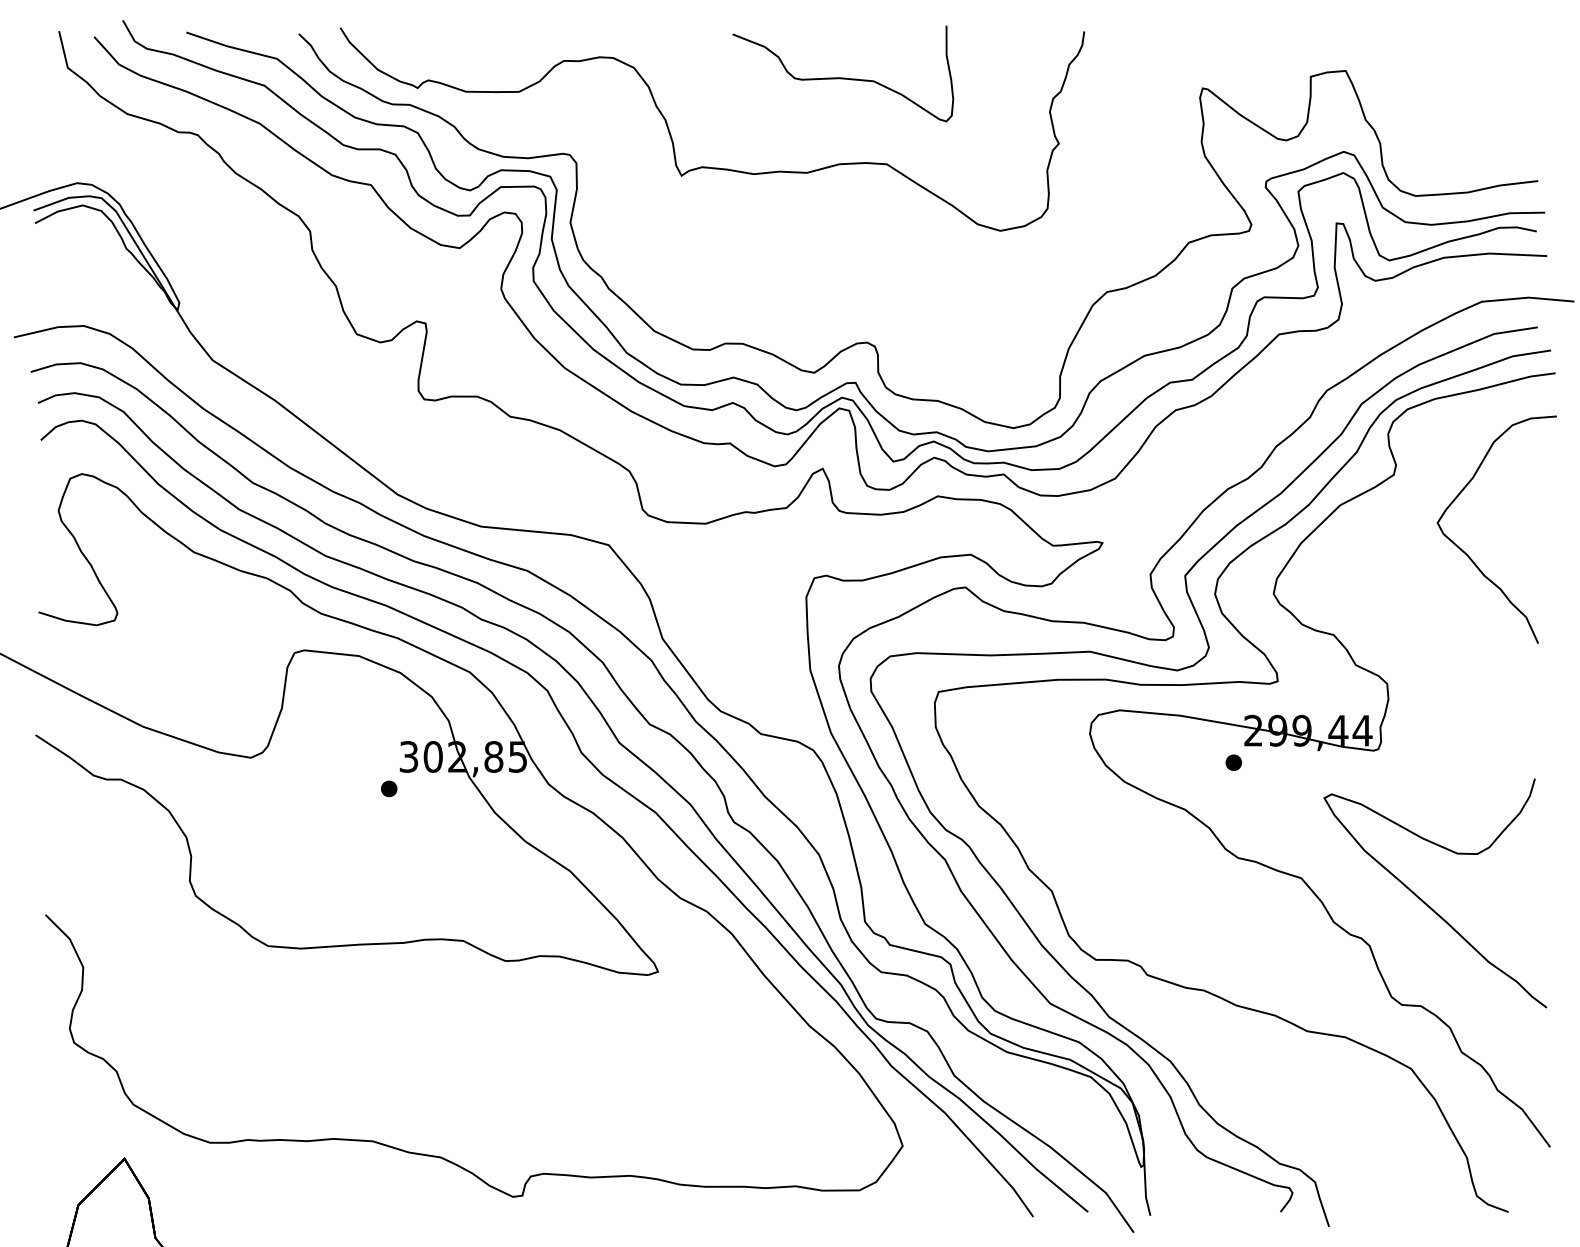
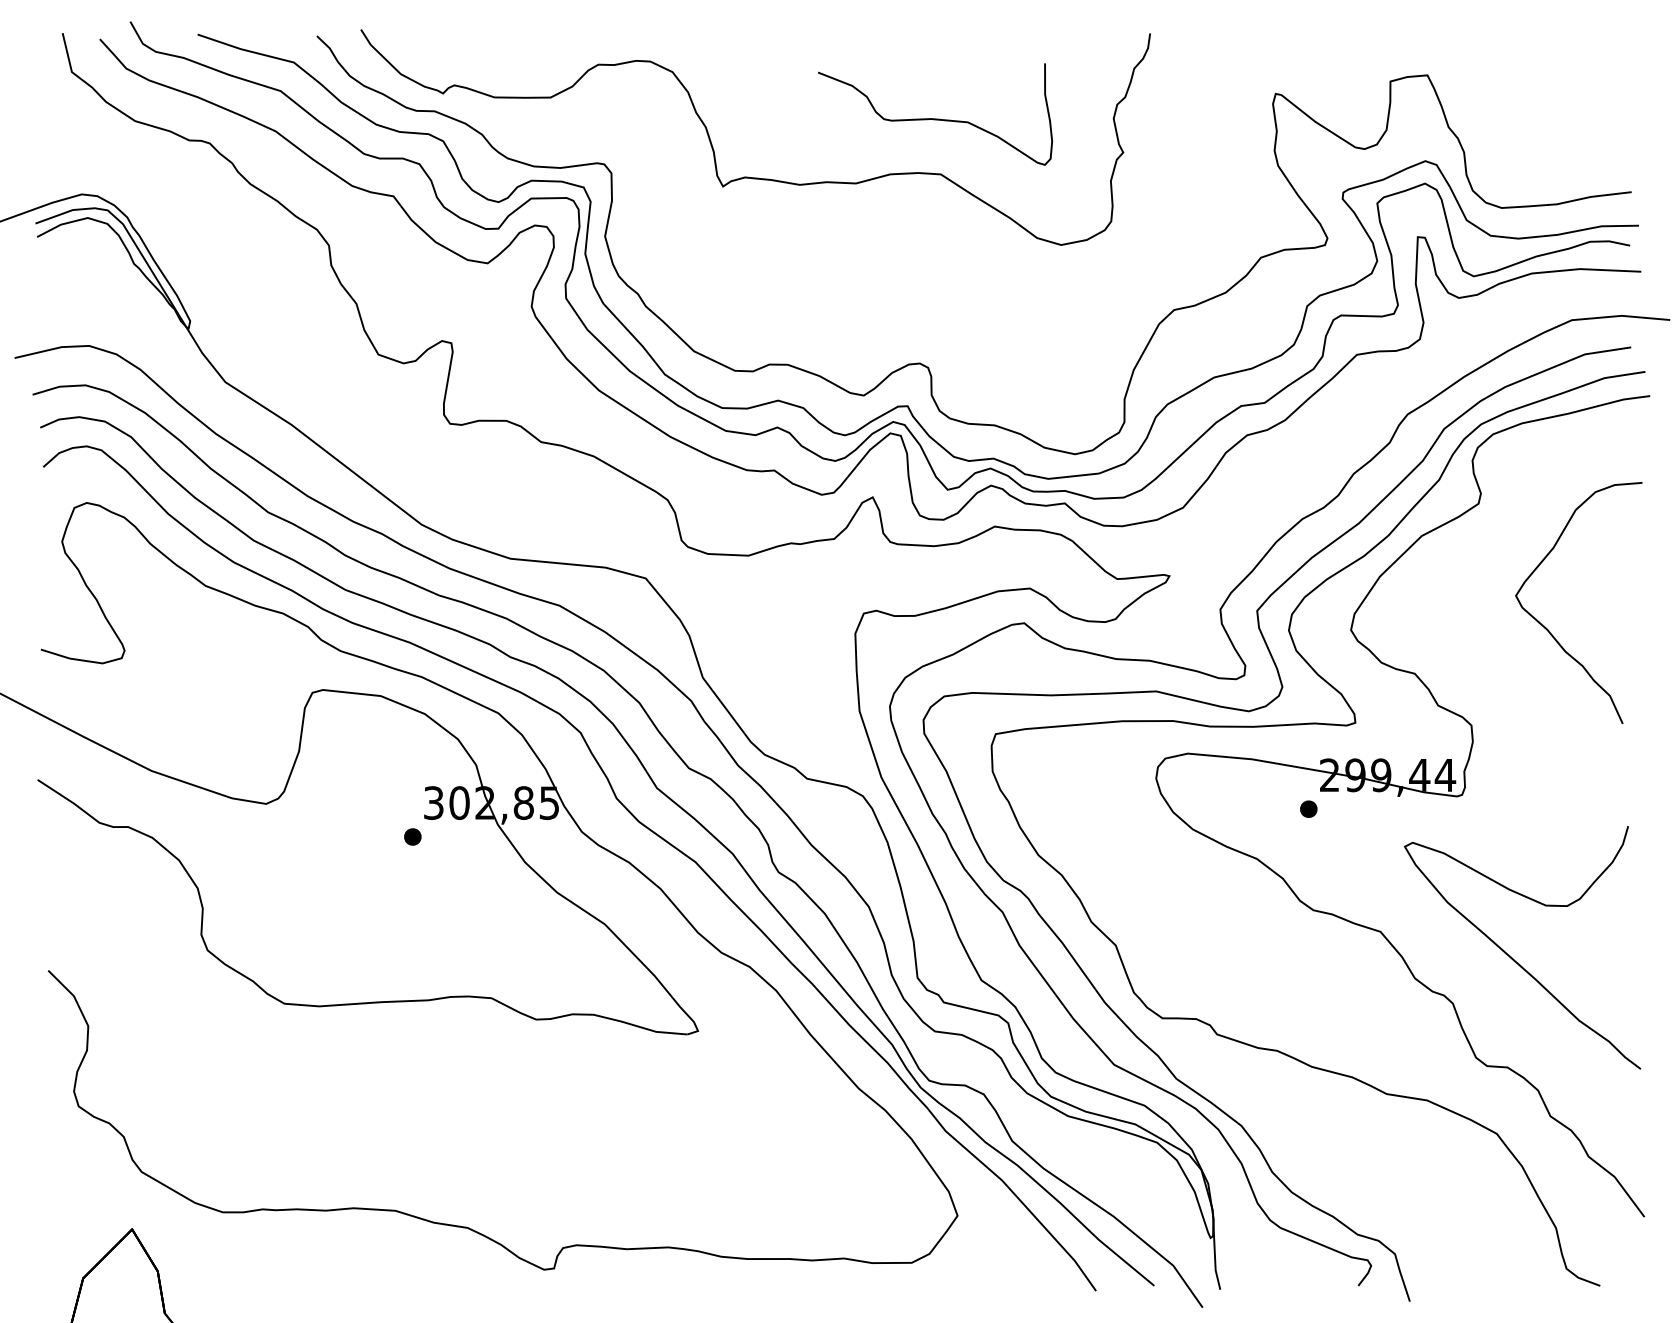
curve: (843, 77) -> (935, 118), moved
curve: (1469, 555) -> (1549, 630), moved

